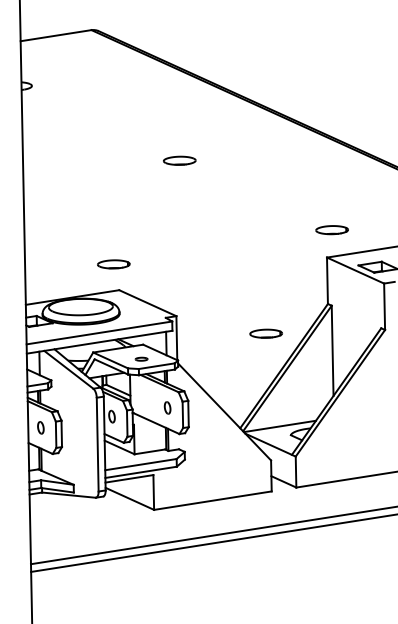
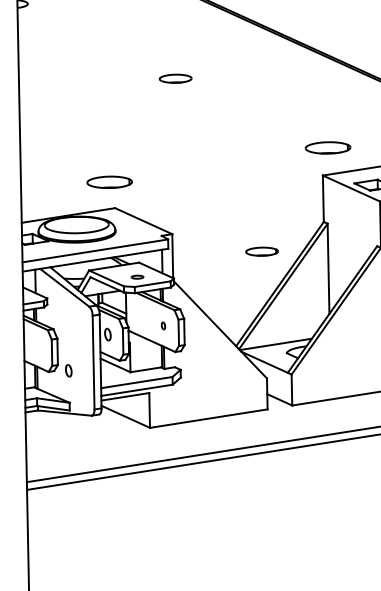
part: (331, 230) -> (327, 148), size x1.4
part: (113, 264) -> (109, 182), size x1.4
part: (167, 407) -> (163, 325), size x0.6
part: (40, 427) -> (68, 370), moved

